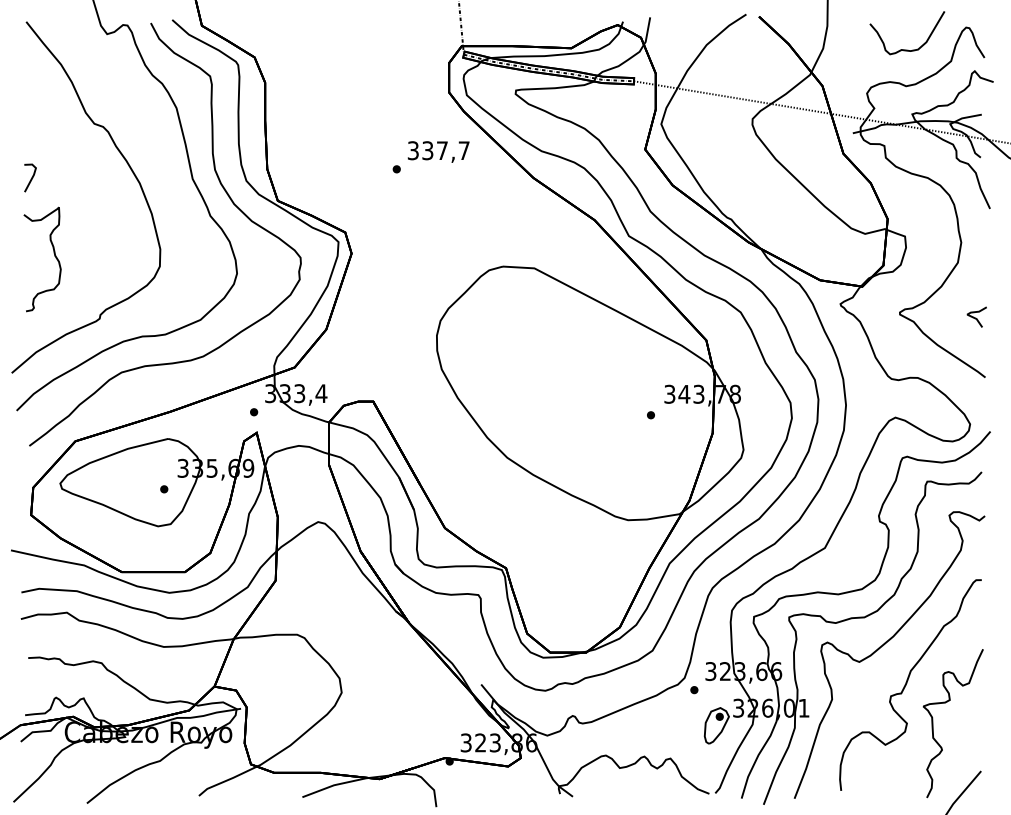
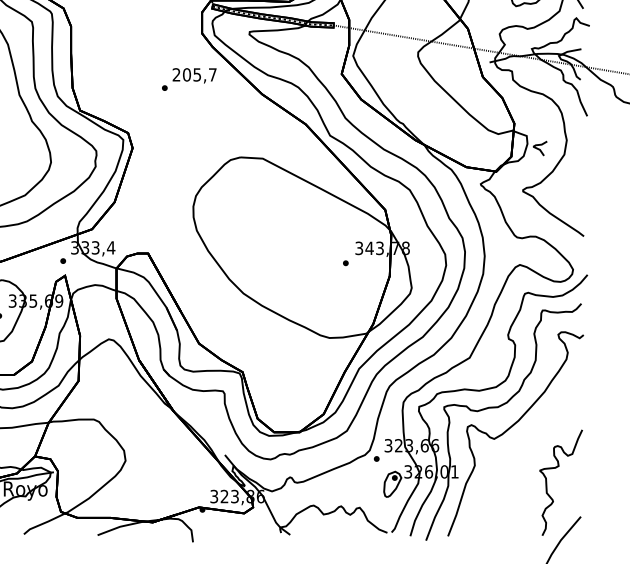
text: (427, 150) -> (186, 74), 337,7 -> 205,7
curve: (975, 317) -> (539, 148), moved
curve: (907, 683) -> (528, 454), removed

